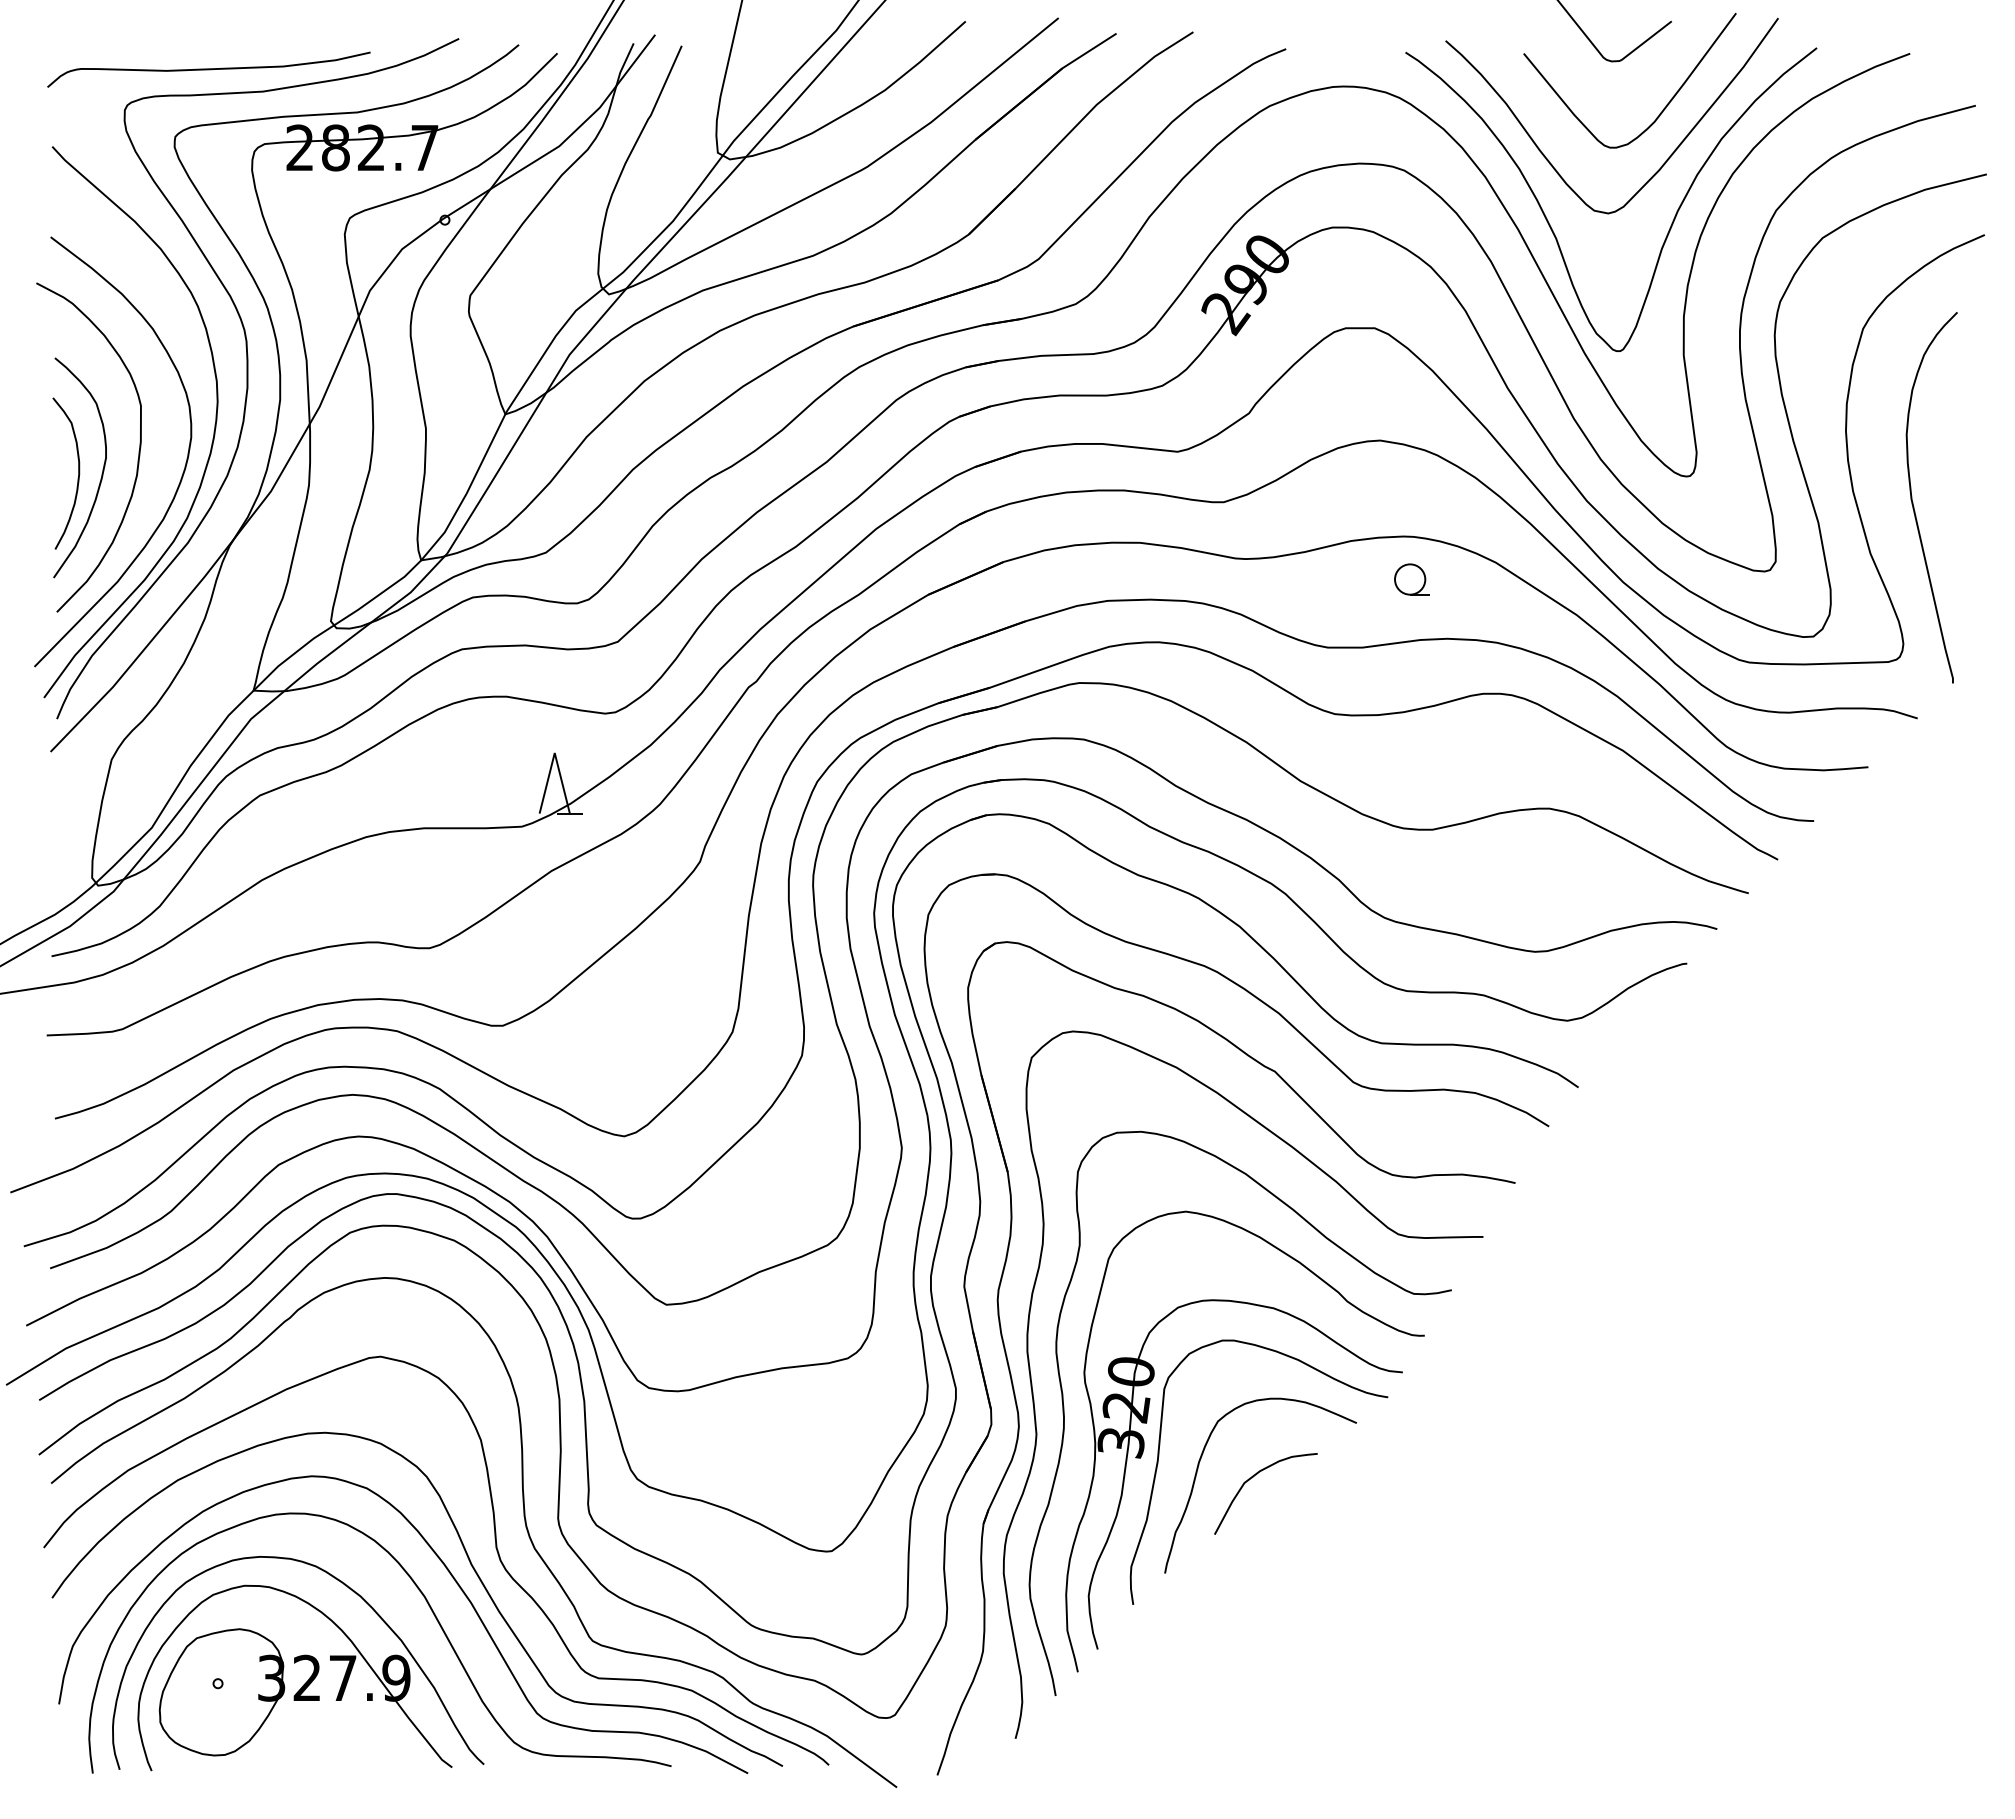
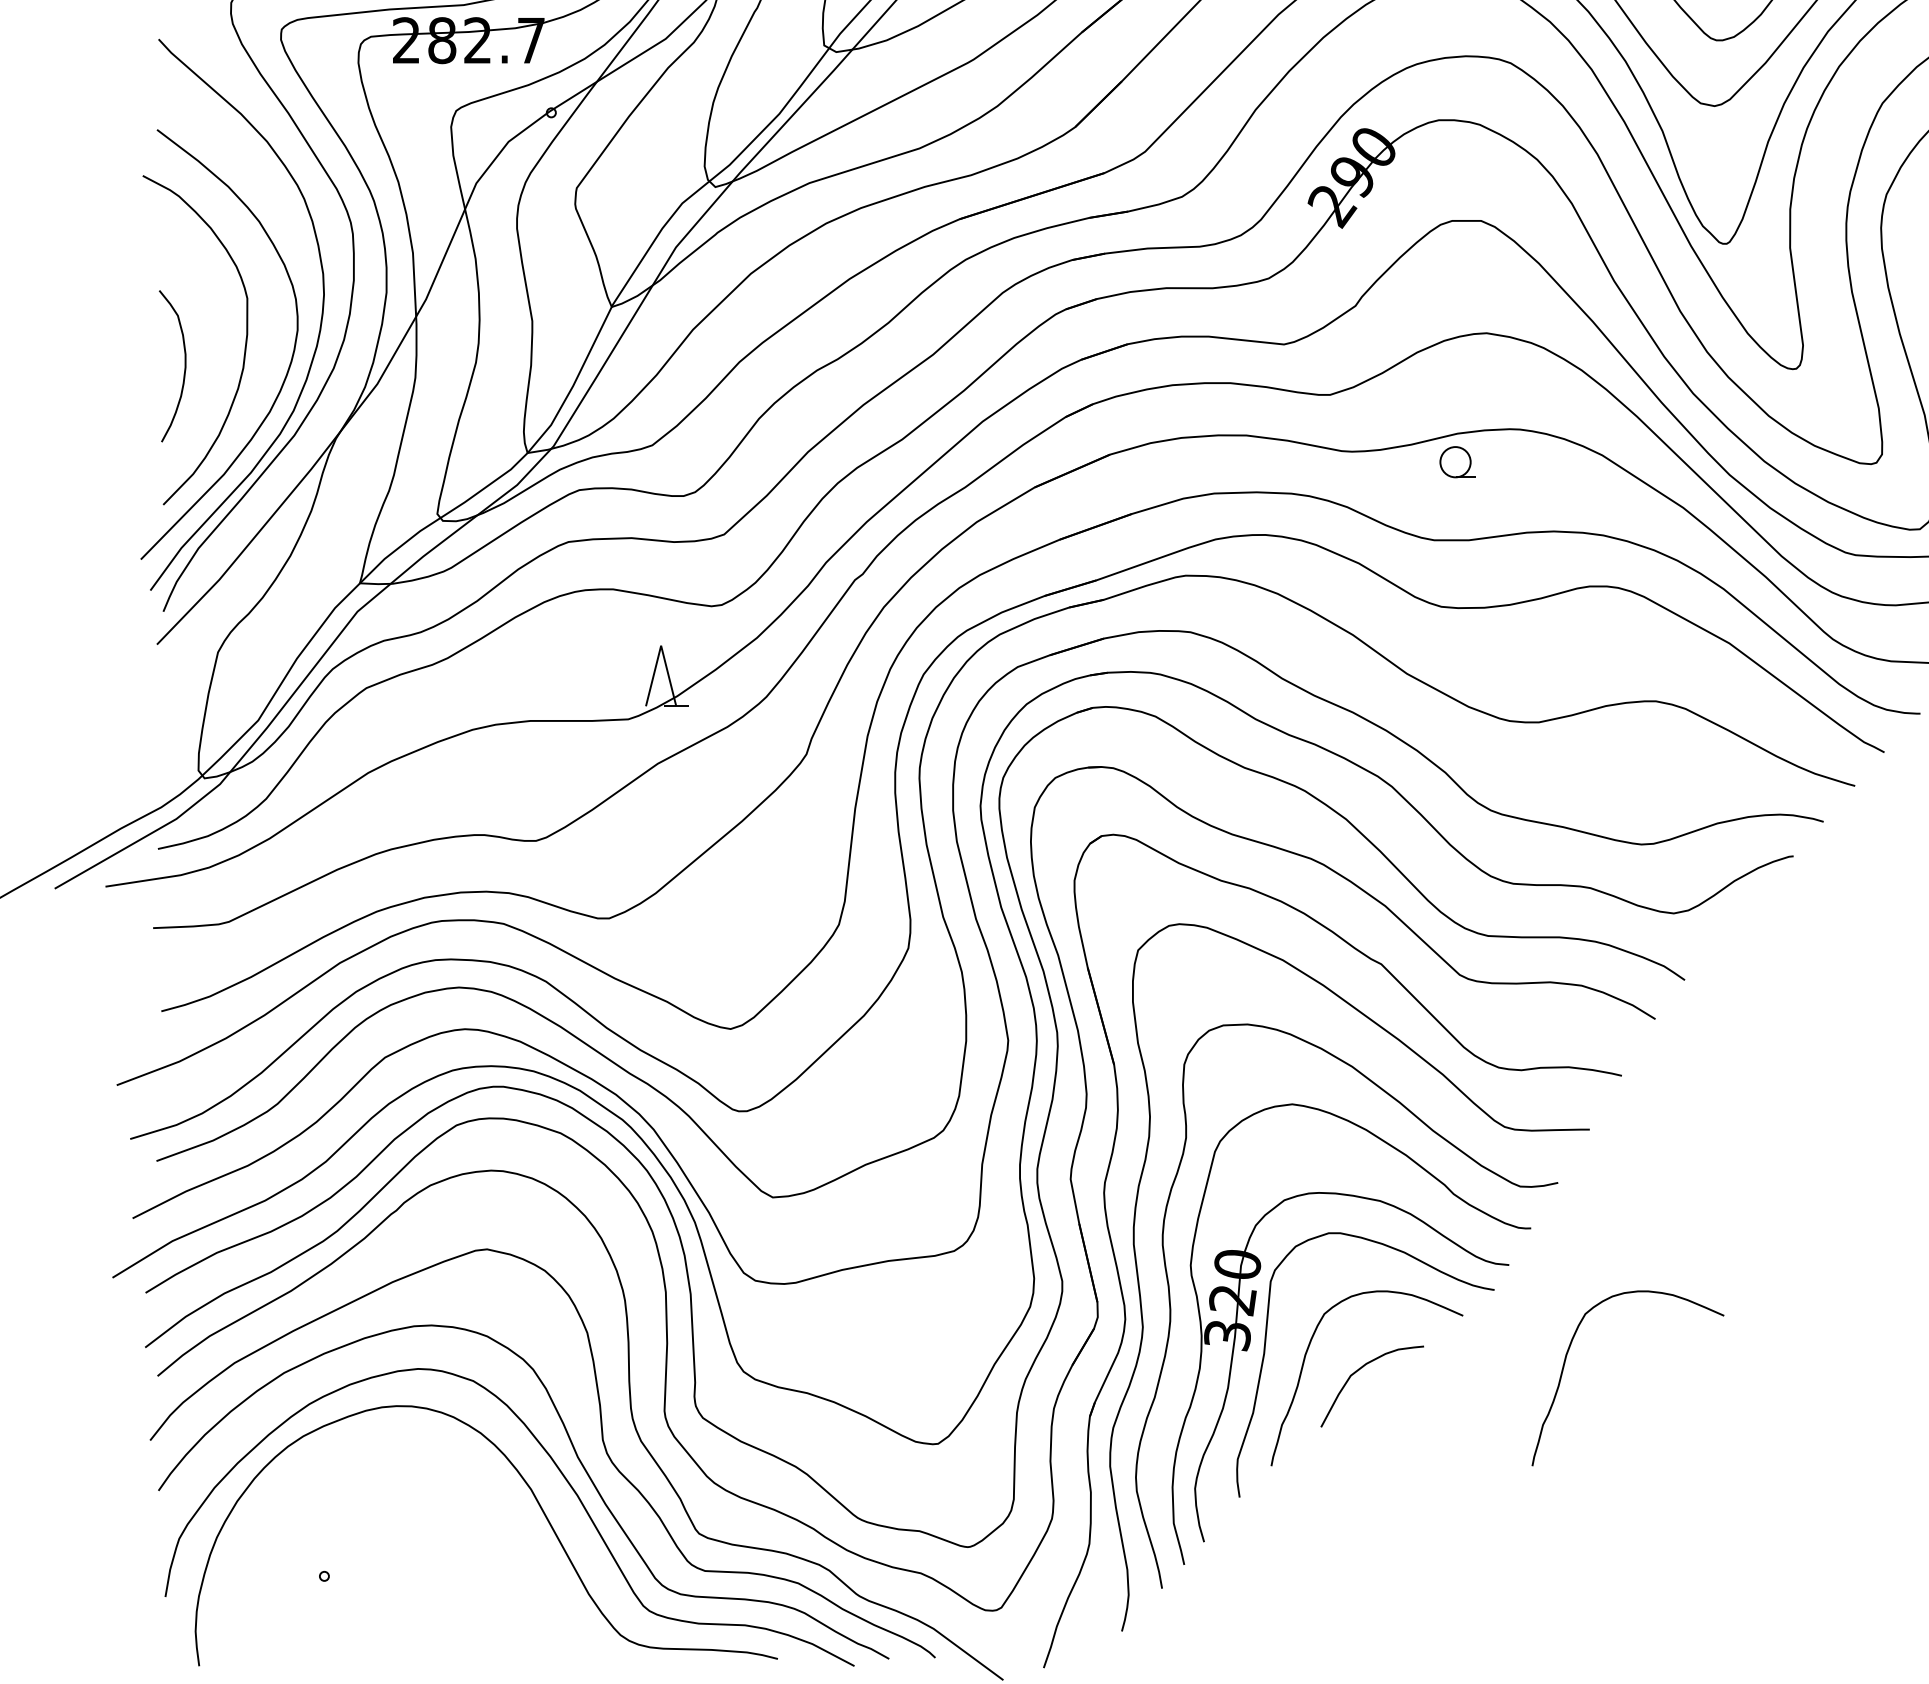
curve: (101, 473) -> (207, 366), removed
part: (1411, 579) -> (1456, 462), moved
curve: (1459, 1469) -> (1565, 1362), added
part: (298, 1663) -> (404, 1556), removed

